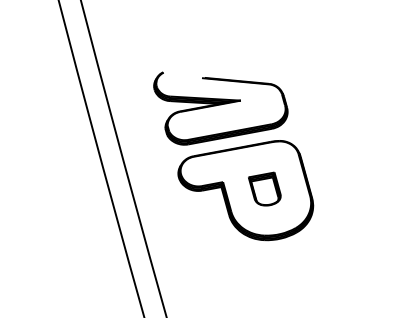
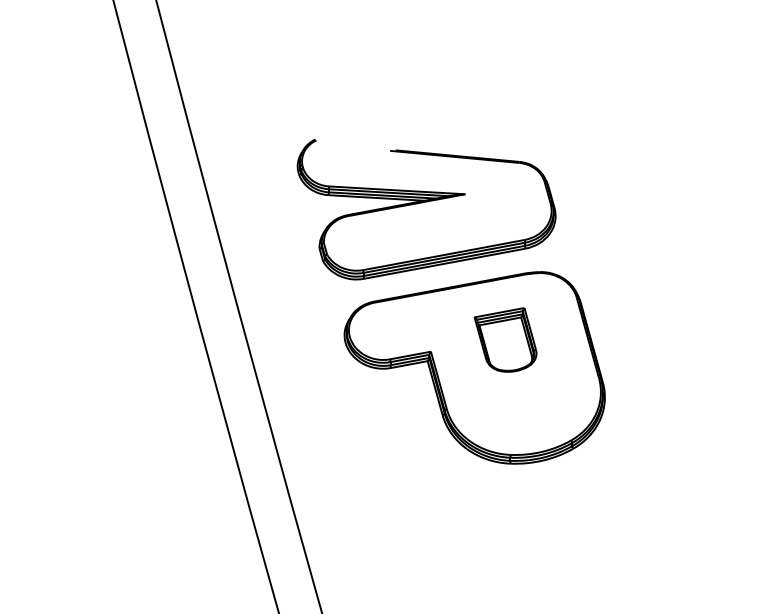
part: (264, 188) -> (505, 338), moved

